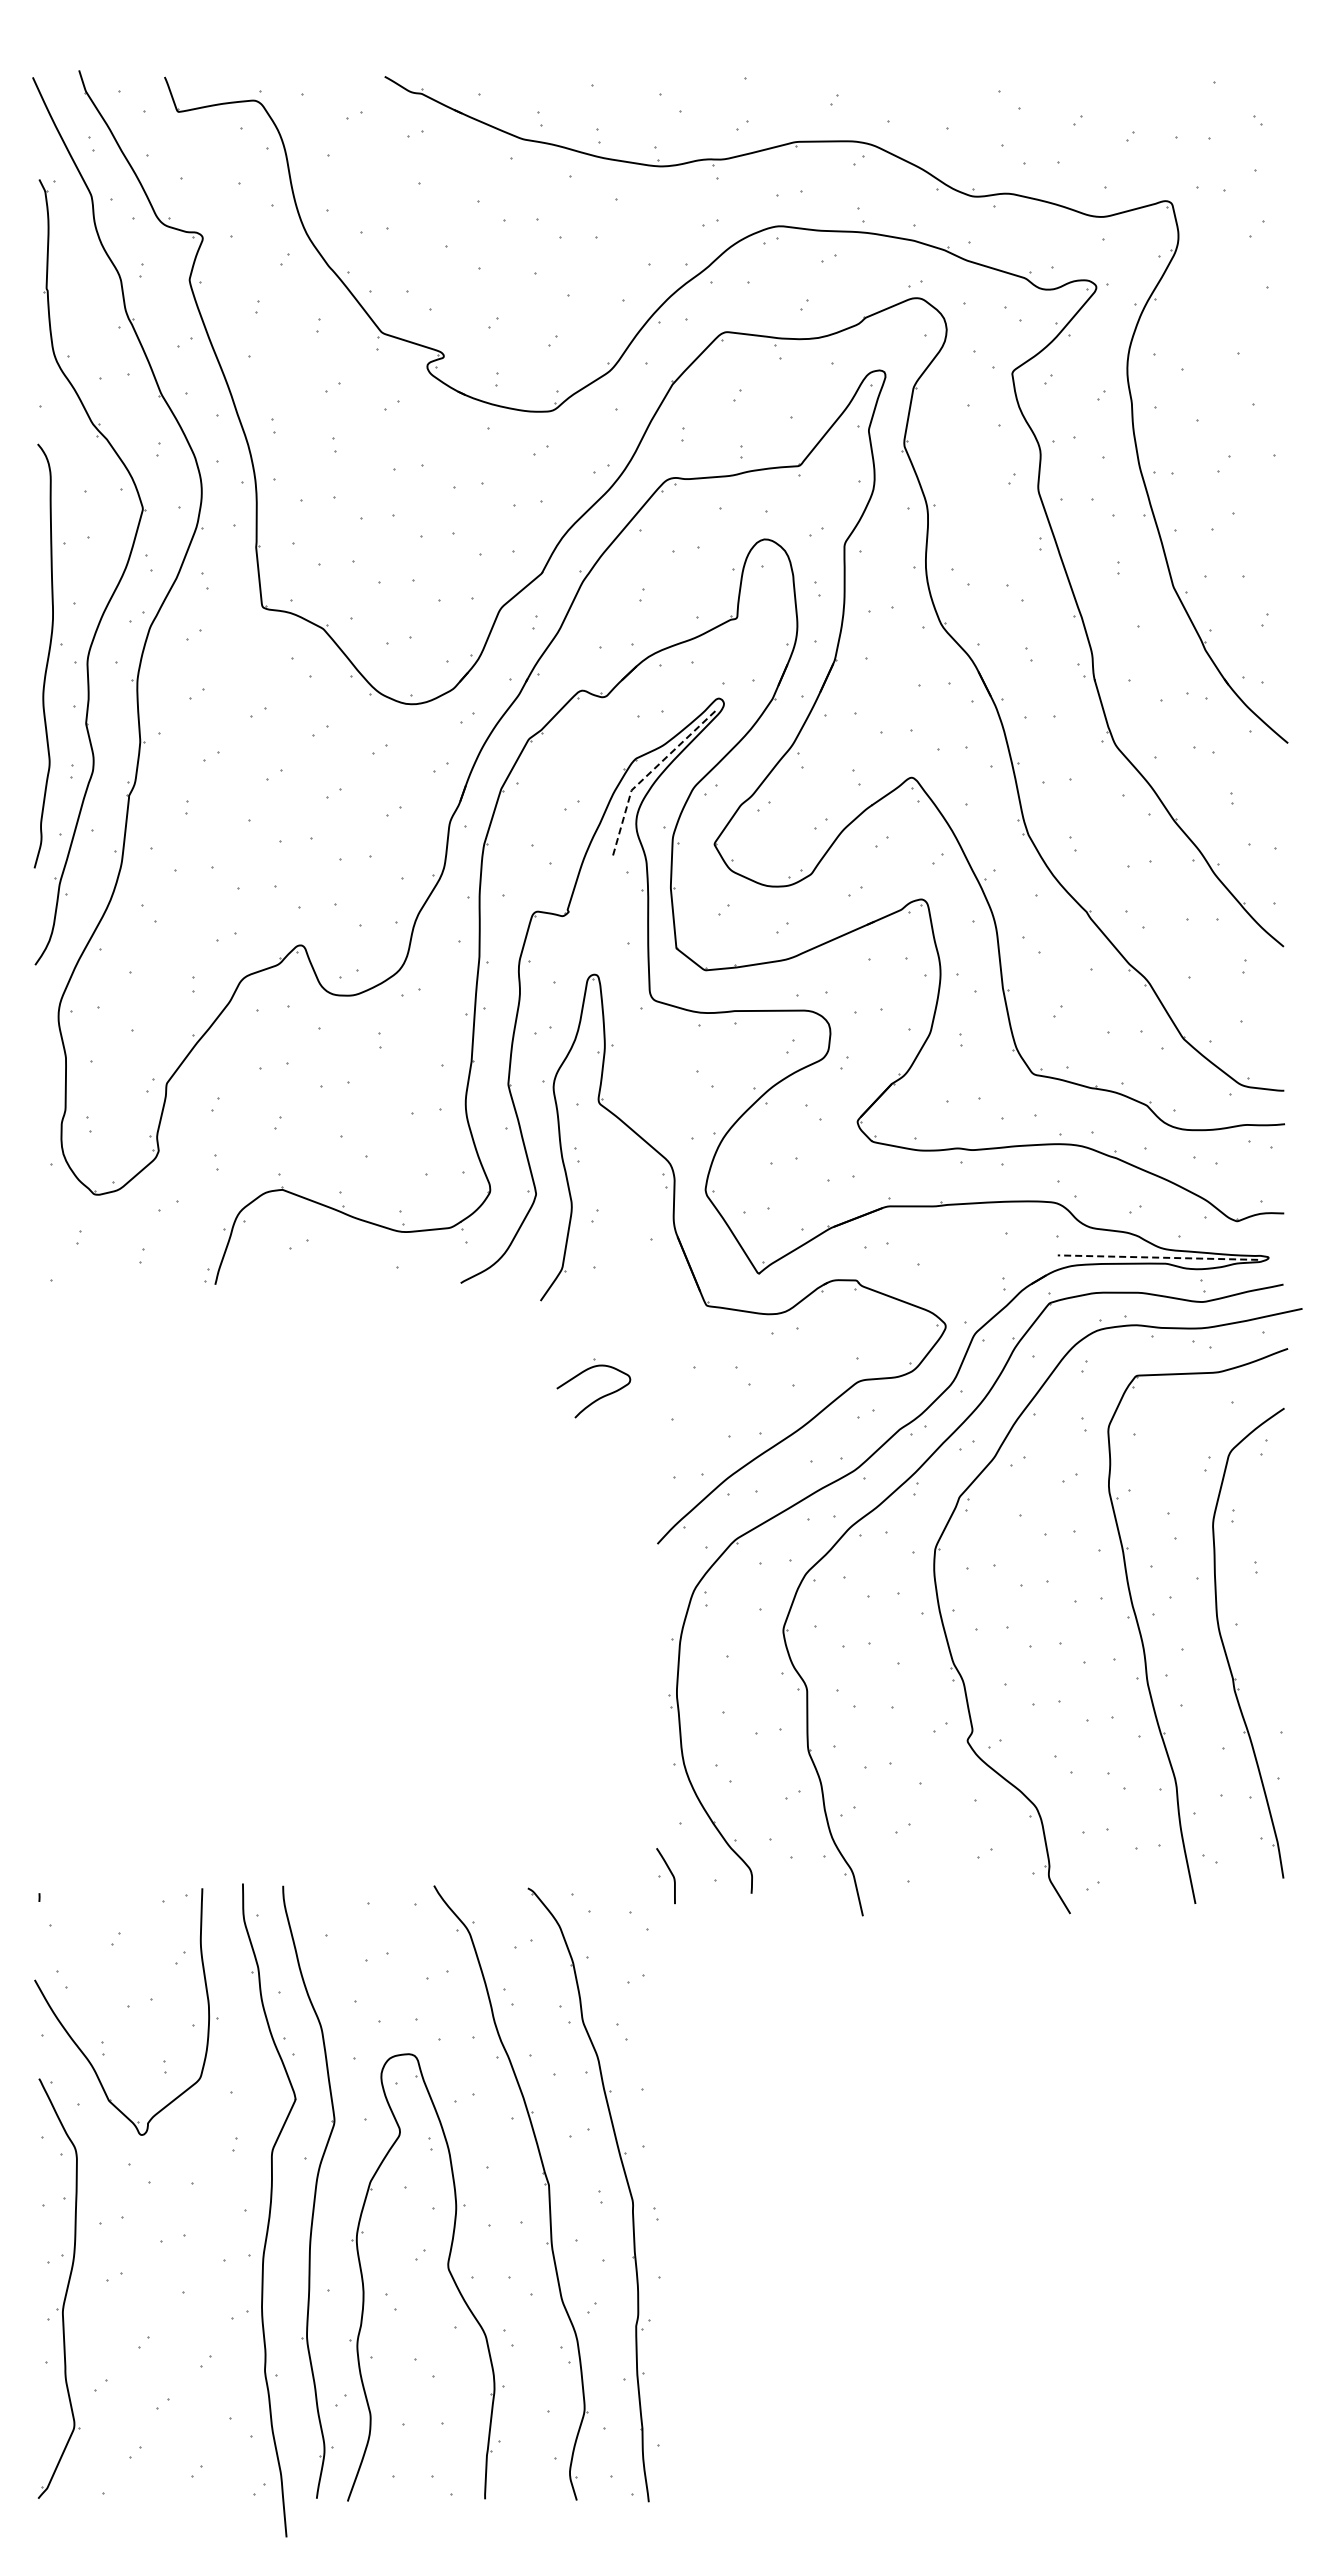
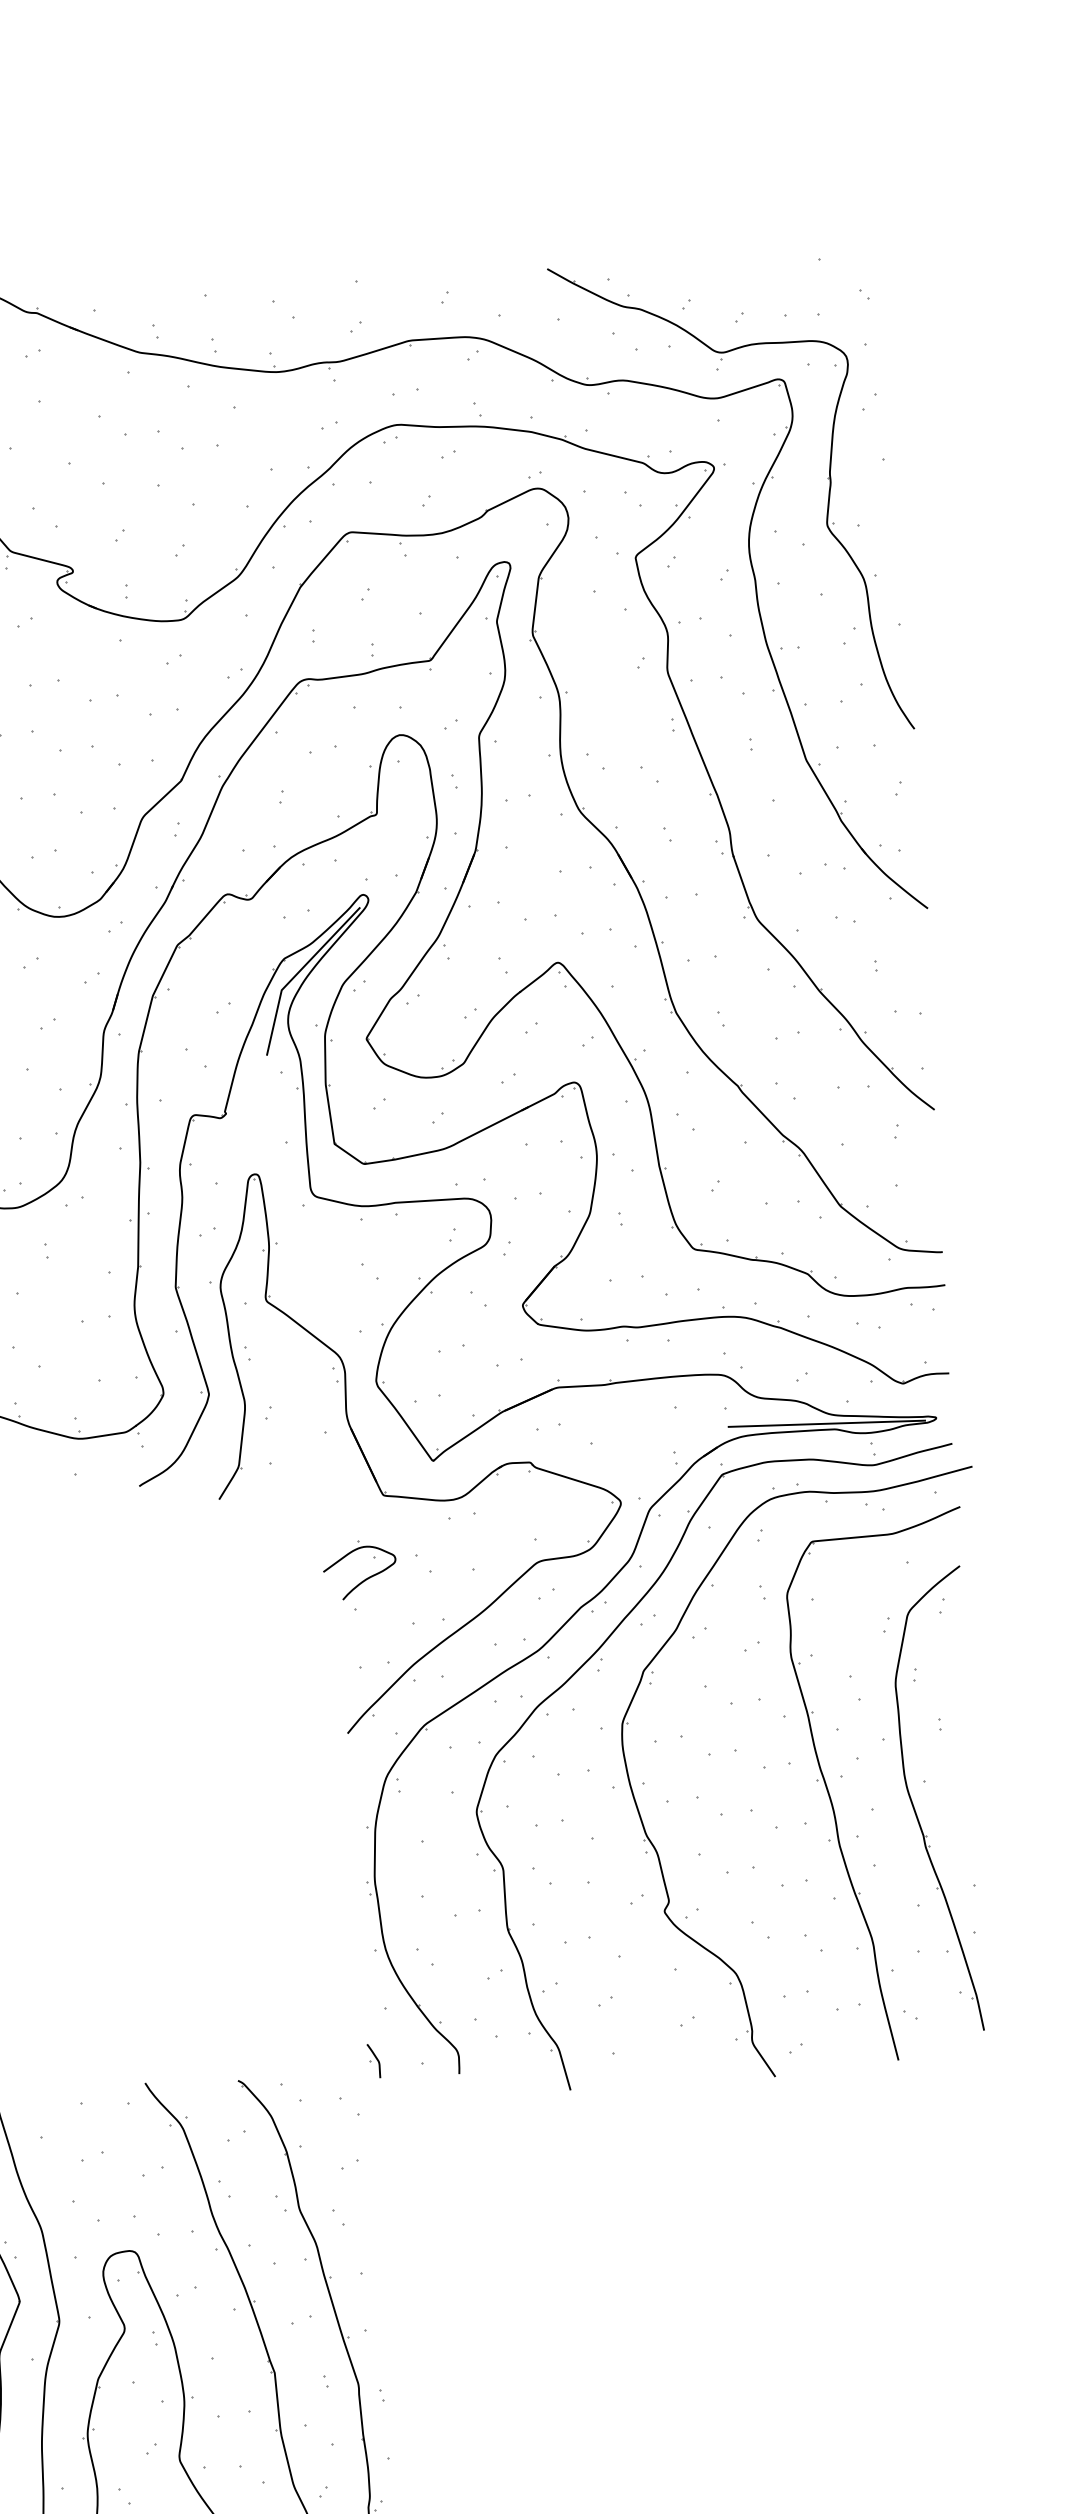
part: (1208, 331) -> (827, 505), added
line: (648, 774) -> (297, 973), dashed -> solid
line: (1157, 1257) -> (826, 1423), dashed -> solid
part: (597, 1398) -> (364, 1579), moved
part: (665, 1875) -> (373, 2060), size x0.62

